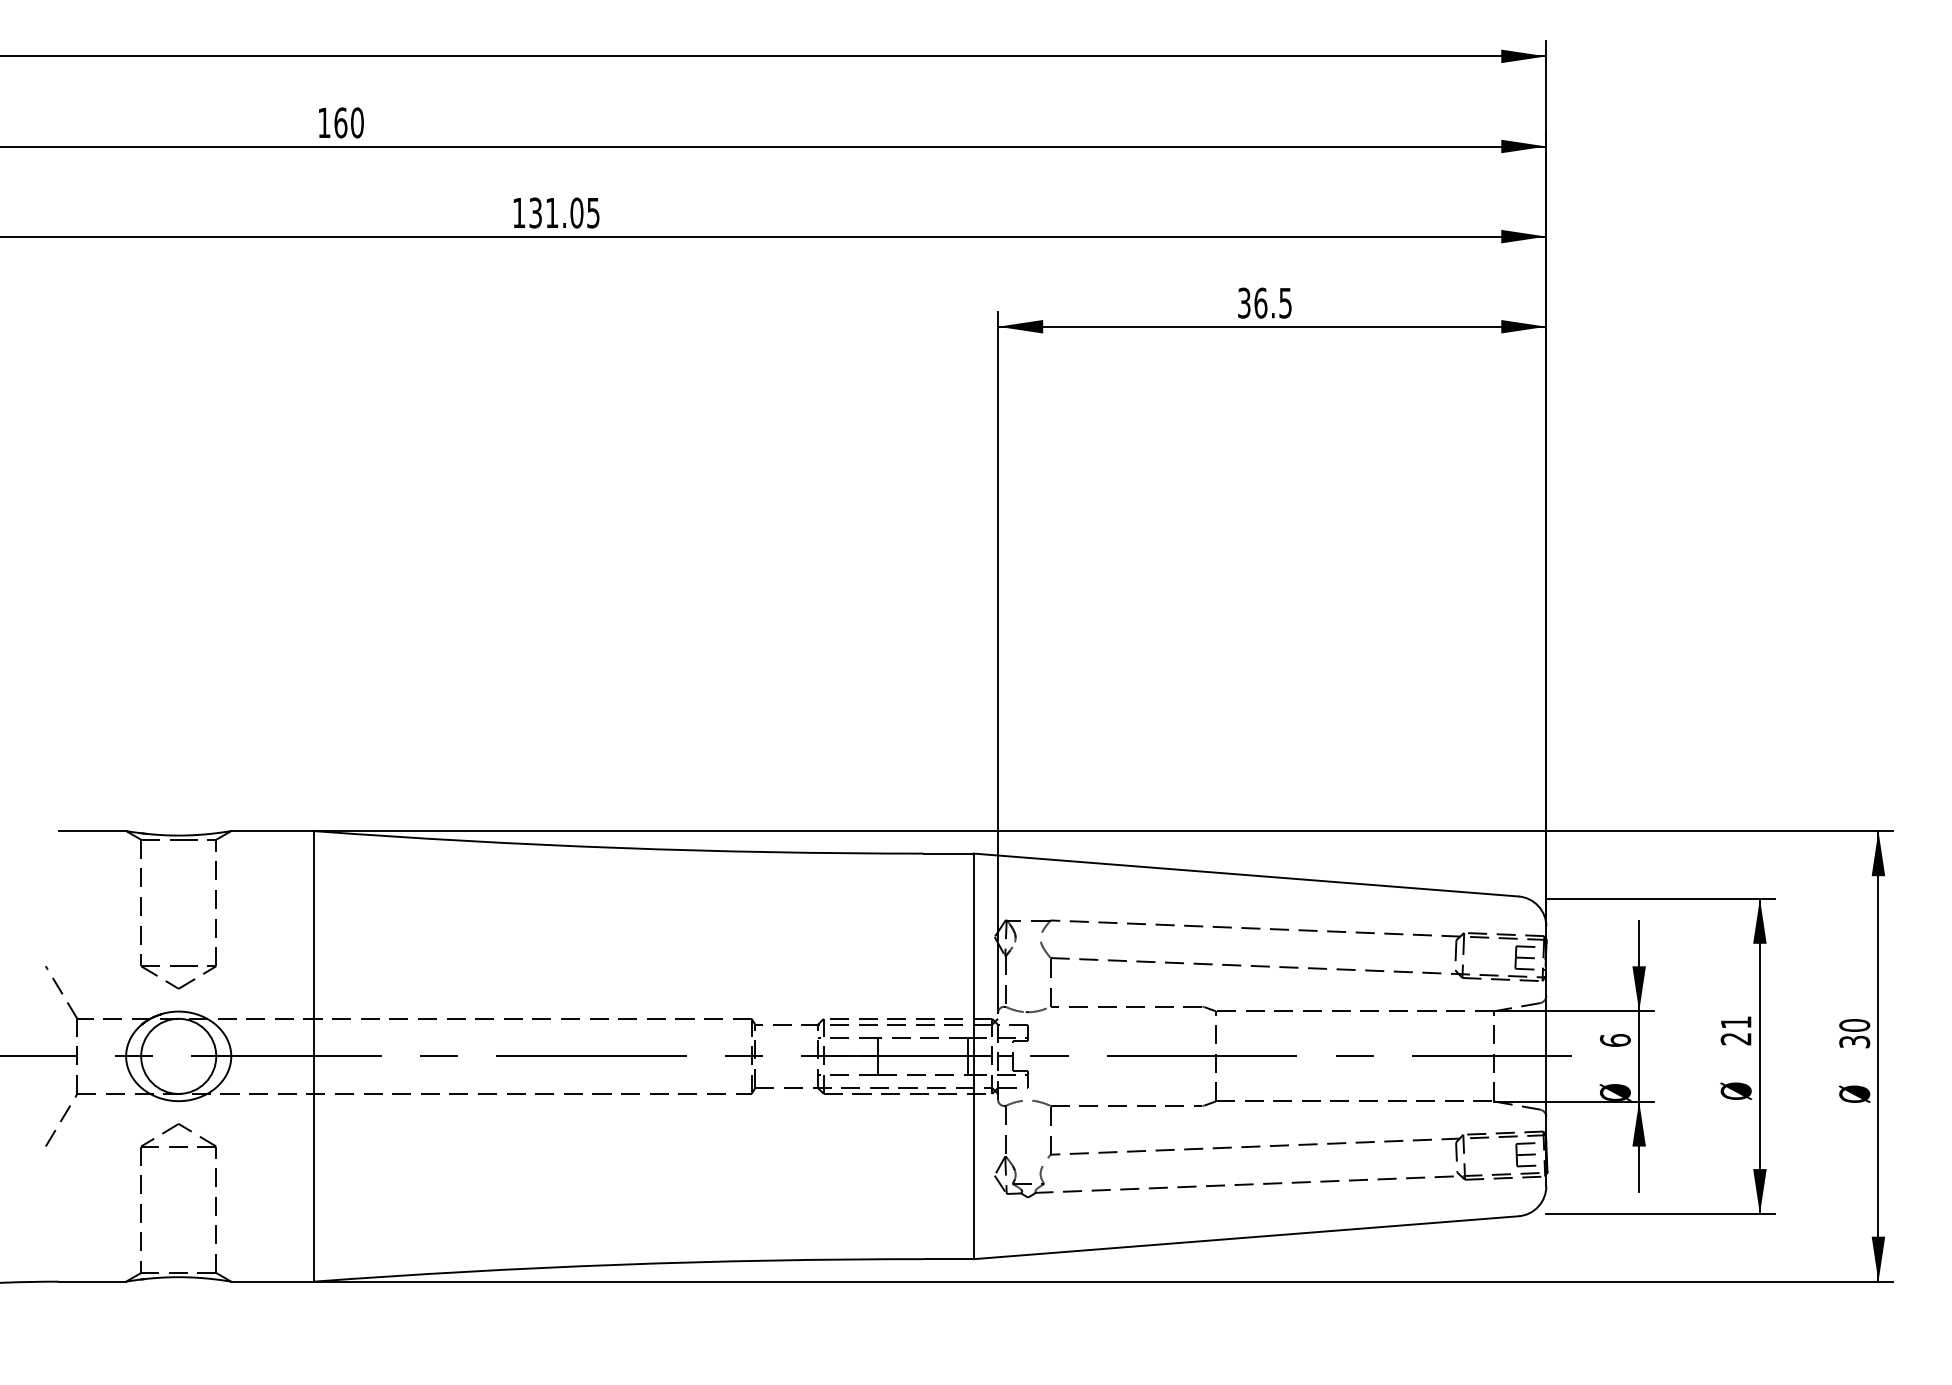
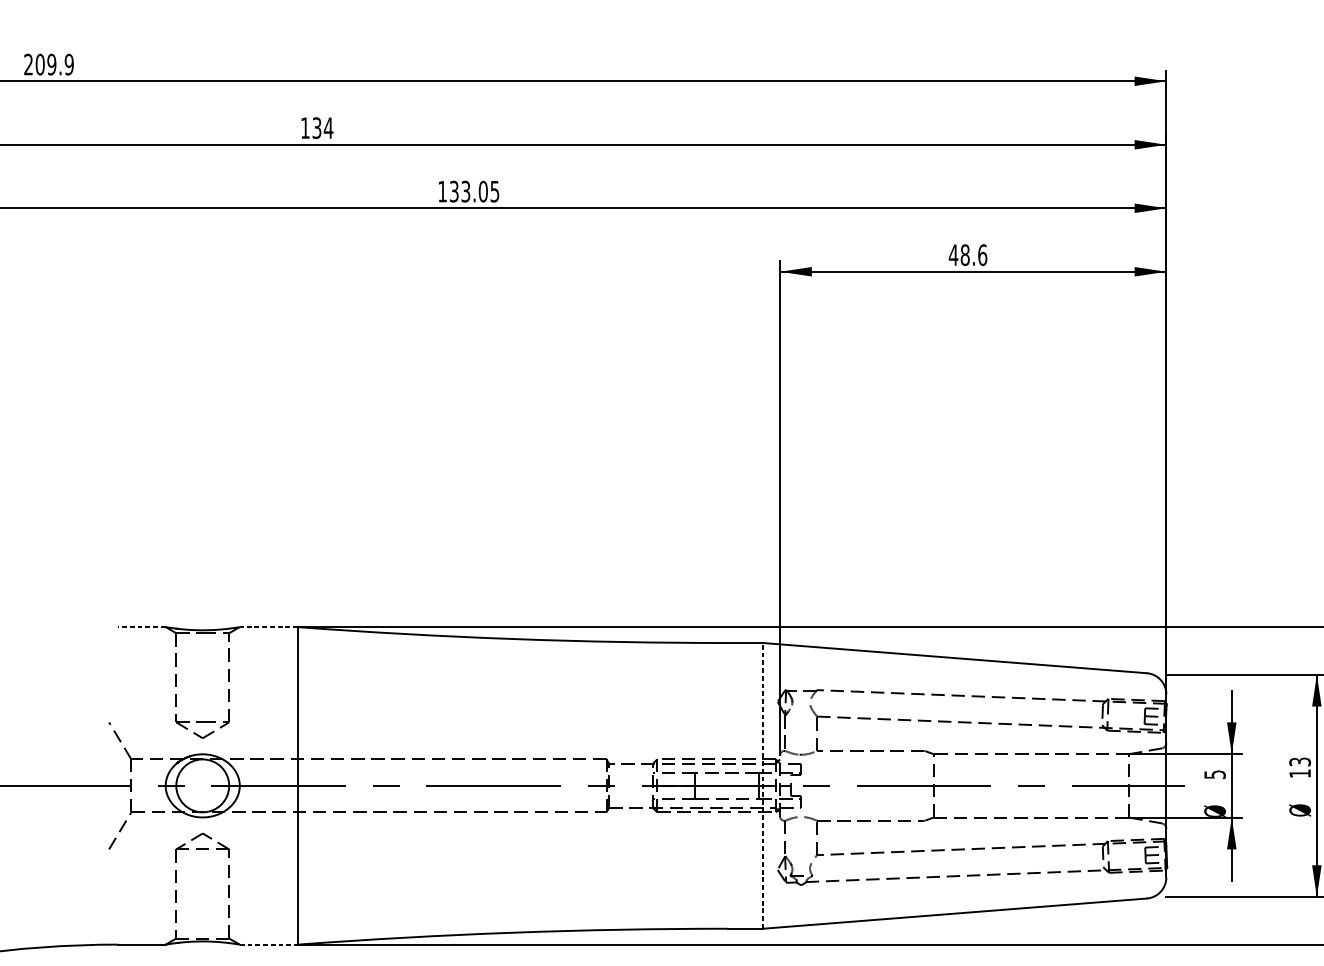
text: (349, 122) -> (323, 127), 160 -> 134
text: (552, 212) -> (466, 191), 131.05 -> 133.05
text: (1264, 302) -> (967, 254), 36.5 -> 48.6
line: (92, 831) -> (142, 627), solid -> dashed
line: (272, 831) -> (268, 627), solid -> dashed
text: (1735, 1030) -> (1299, 767), 21 -> 13
text: (1615, 1040) -> (1215, 774), 6 -> 5
line: (973, 1056) -> (762, 785), solid -> dashed
line: (273, 1281) -> (269, 944), solid -> dashed

